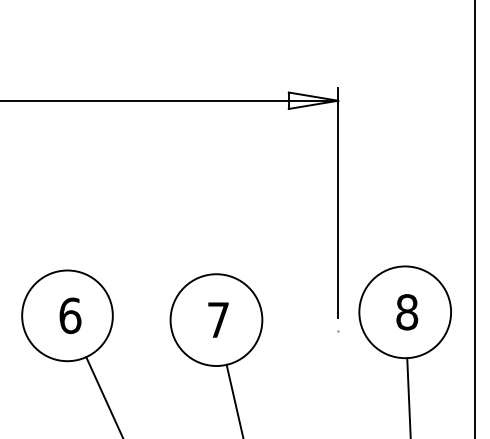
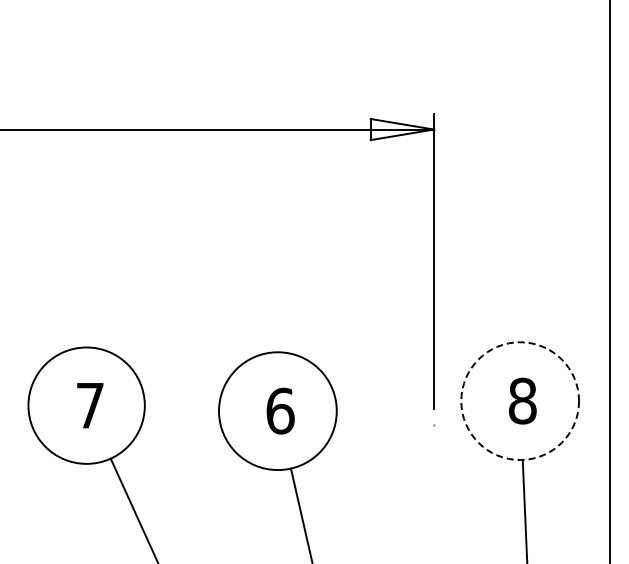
circle: (405, 312) -> (520, 401), solid -> dashed
text: (70, 315) -> (90, 405), 6 -> 7
text: (218, 319) -> (280, 410), 7 -> 6

